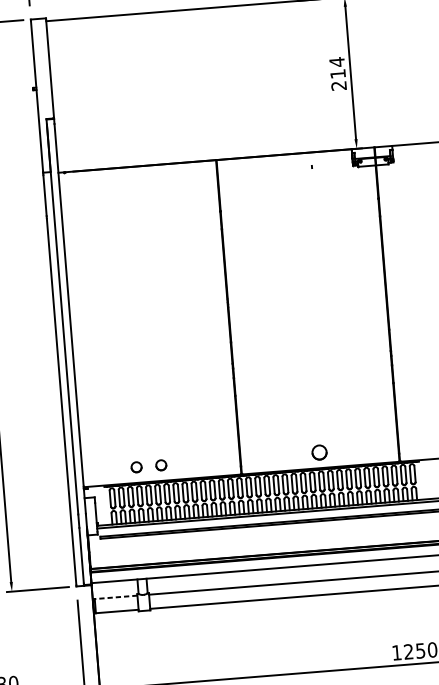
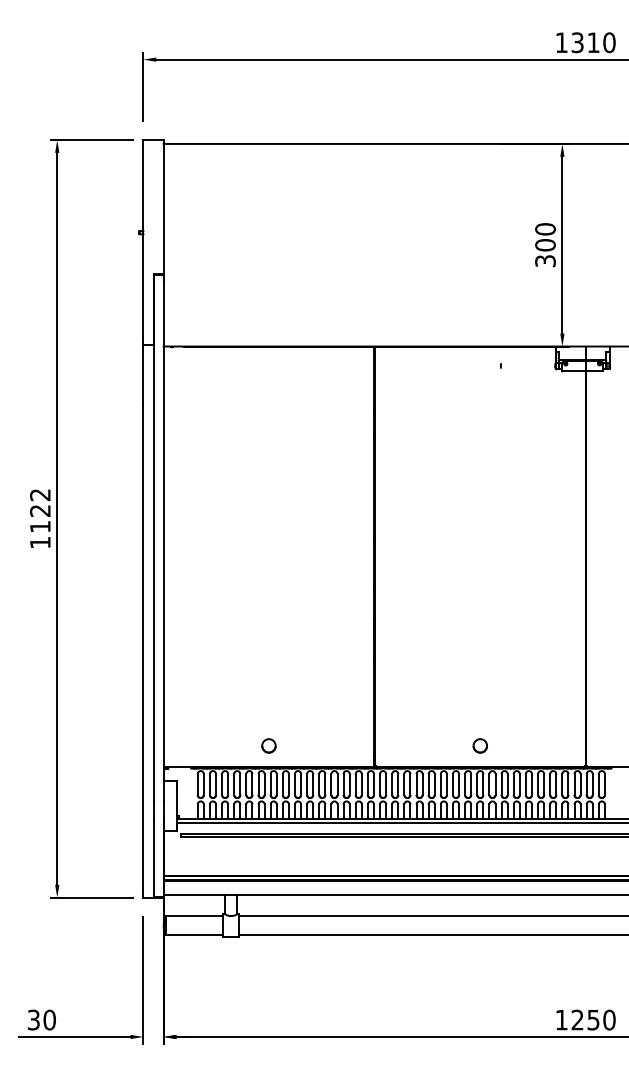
text: (338, 73) -> (545, 244), 214 -> 300
part: (318, 452) -> (479, 745), size x0.71
part: (136, 467) -> (235, 745), removed
line: (115, 597) -> (194, 916), dashed -> solid

